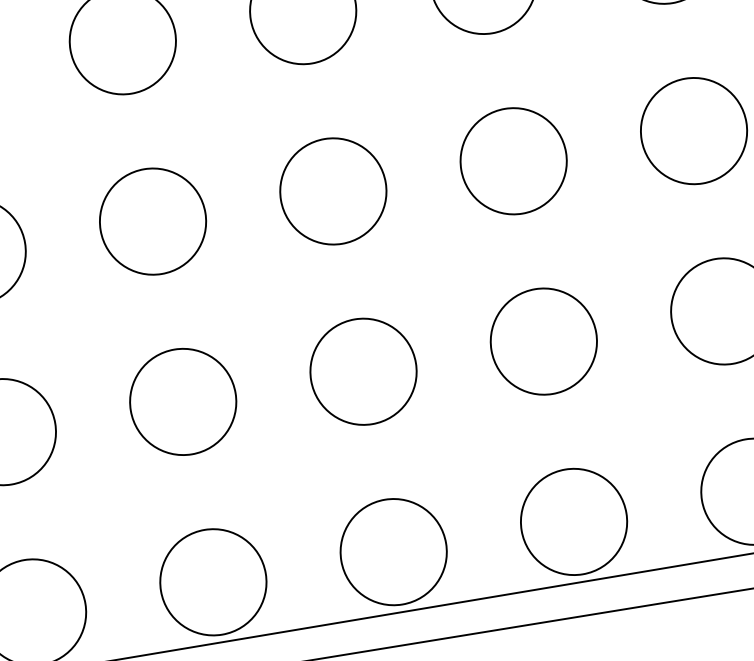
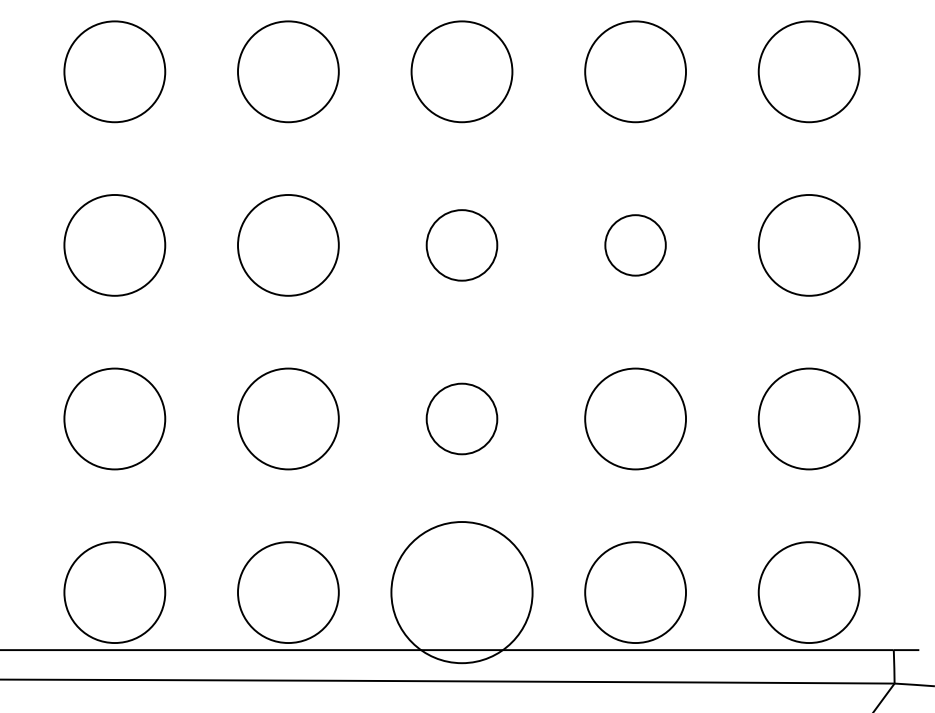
circle: (513, 160) -> (635, 244), size x0.6
circle: (332, 190) -> (461, 244), size x0.7
circle: (362, 371) -> (461, 418), size x0.7
circle: (393, 552) -> (461, 592), size x1.4

